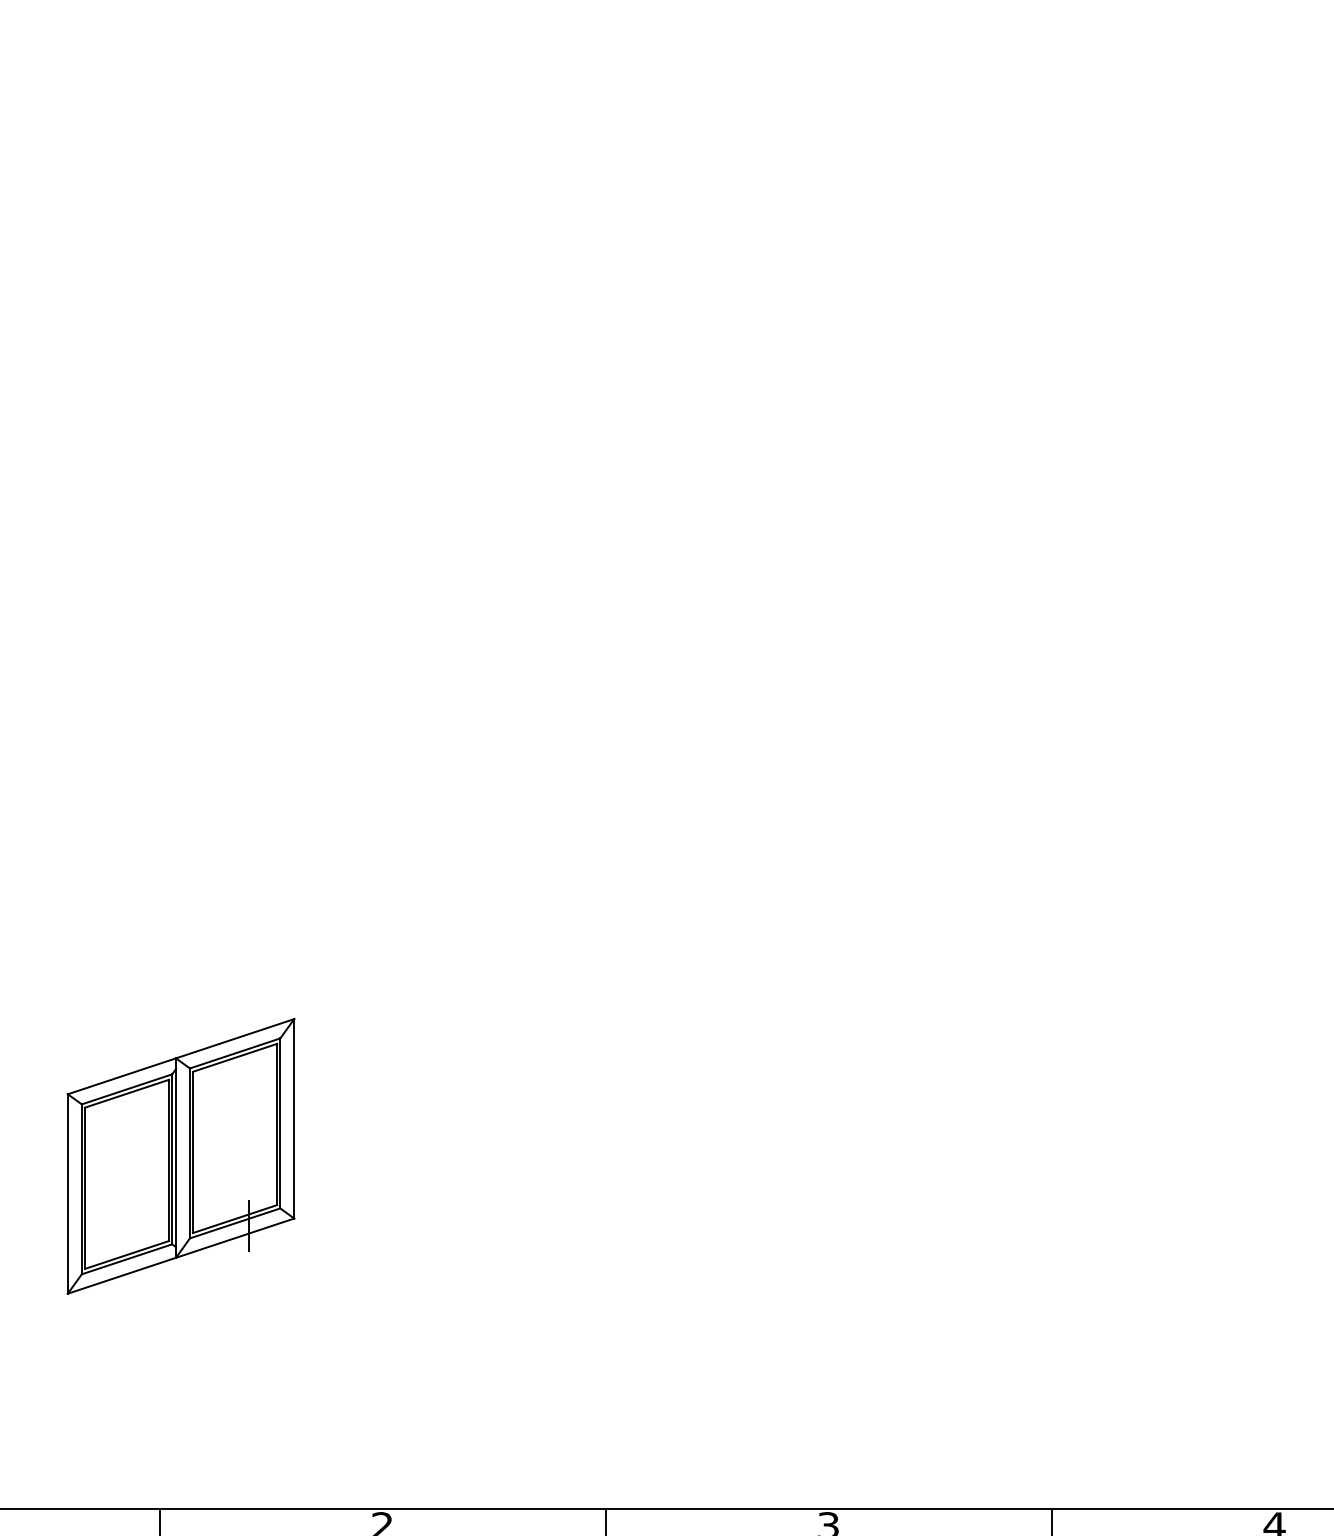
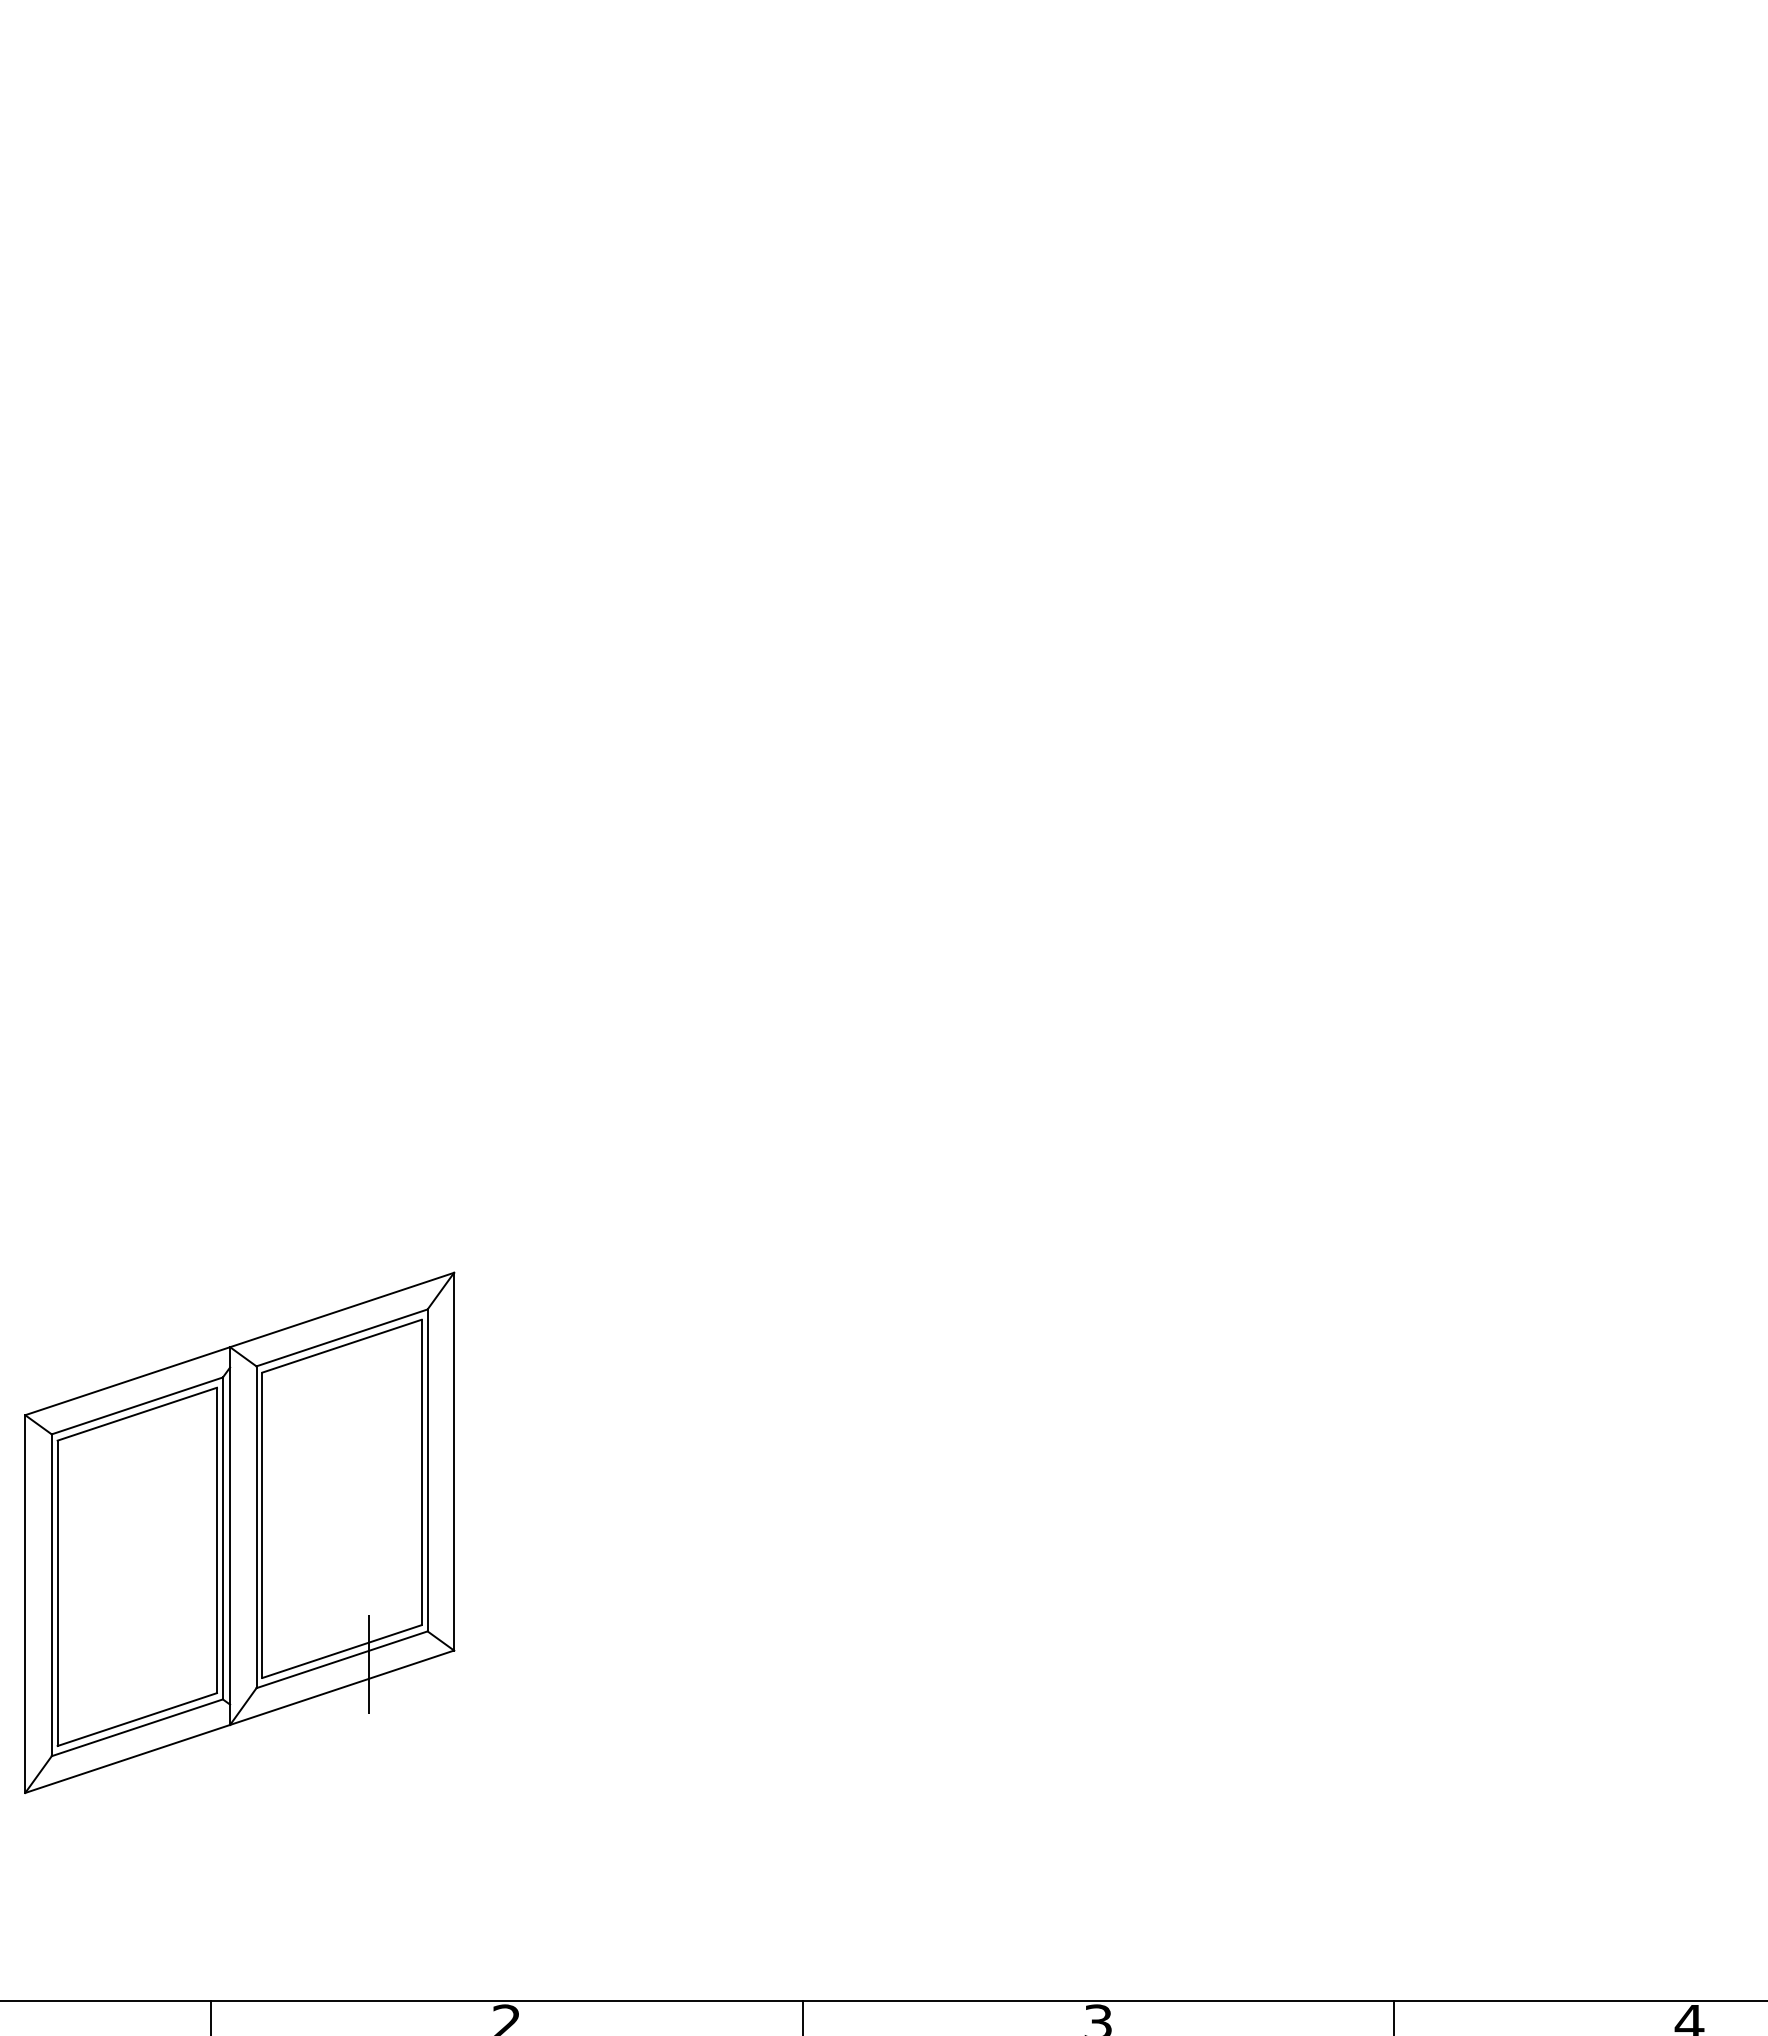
part: (180, 1156) -> (239, 1532), size x1.43

